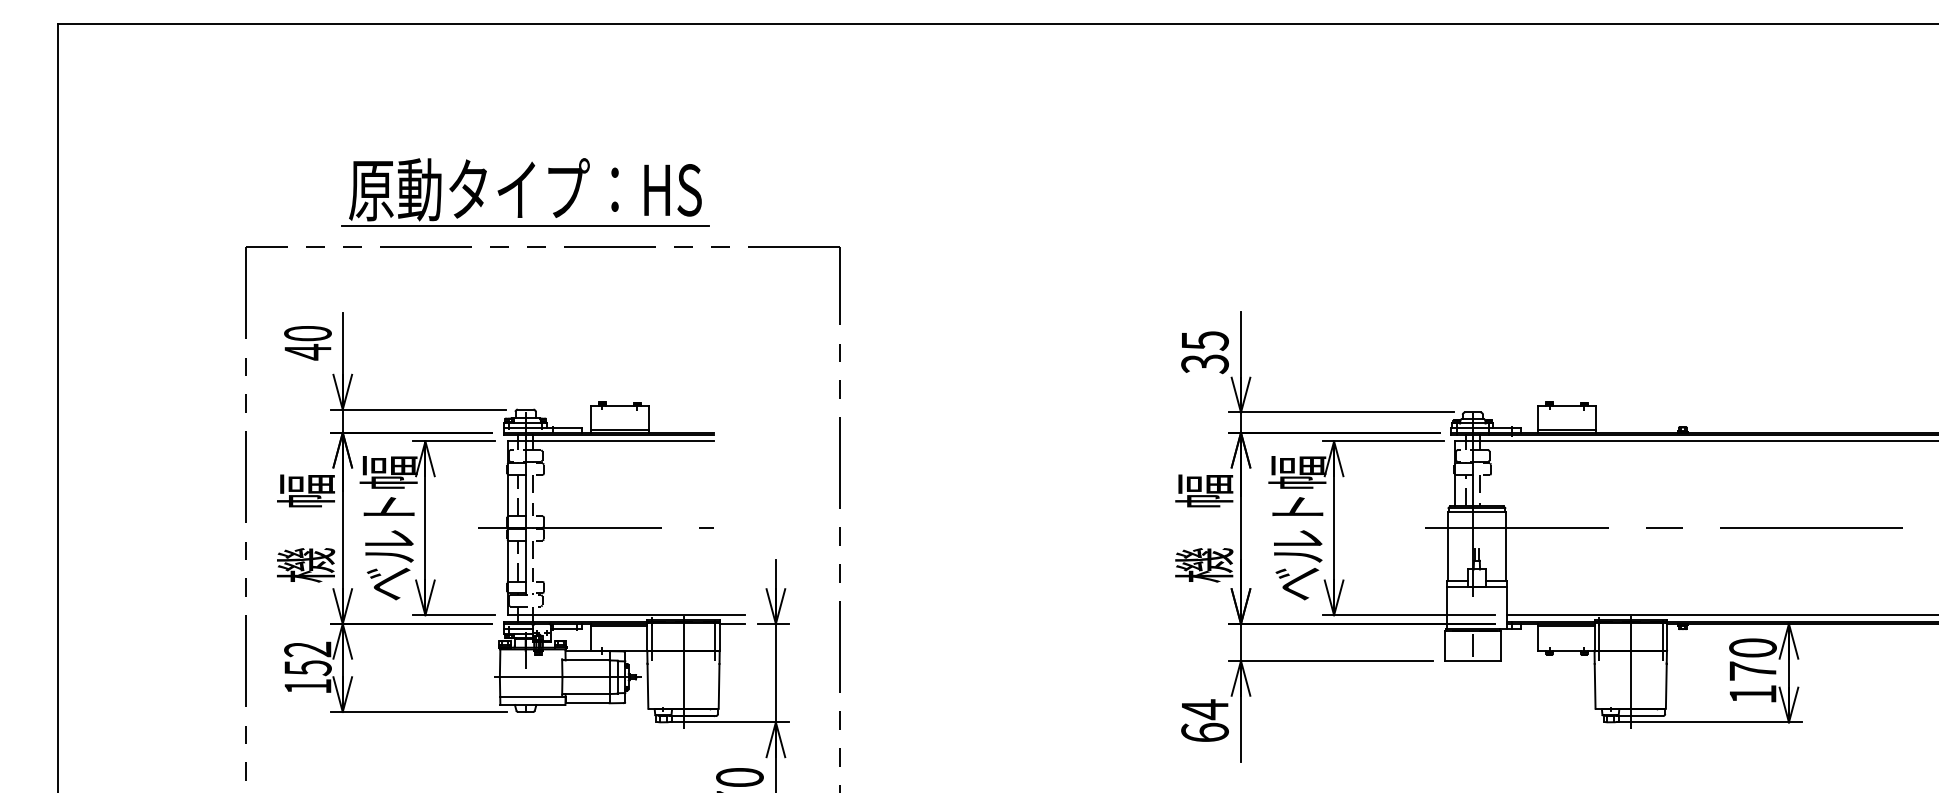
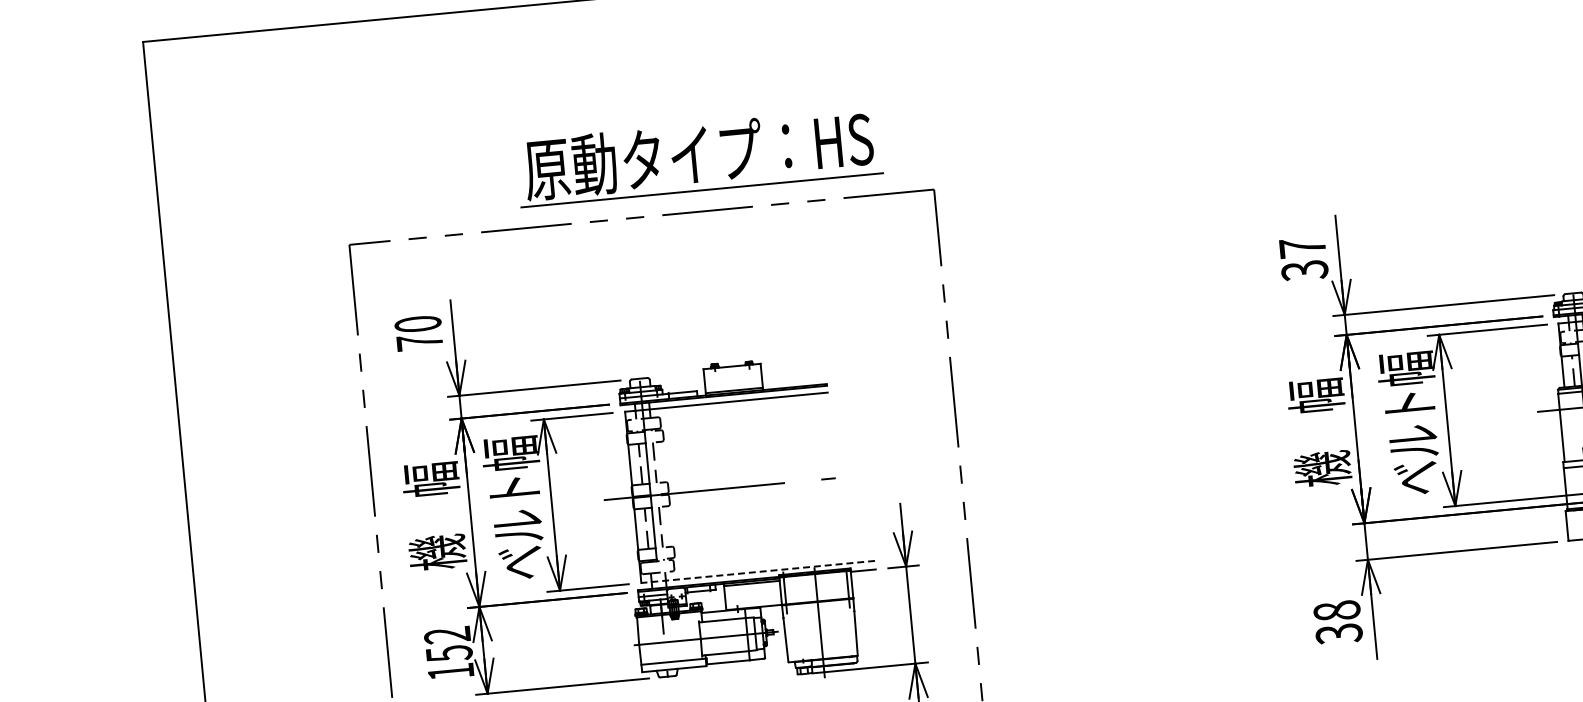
part: (525, 192) -> (699, 157), moved
text: (1205, 340) -> (1303, 247), 35 -> 37
text: (307, 351) -> (419, 341), 40 -> 70
line: (626, 615) -> (758, 572), solid -> dashed
text: (1204, 720) -> (1337, 621), 64 -> 38

